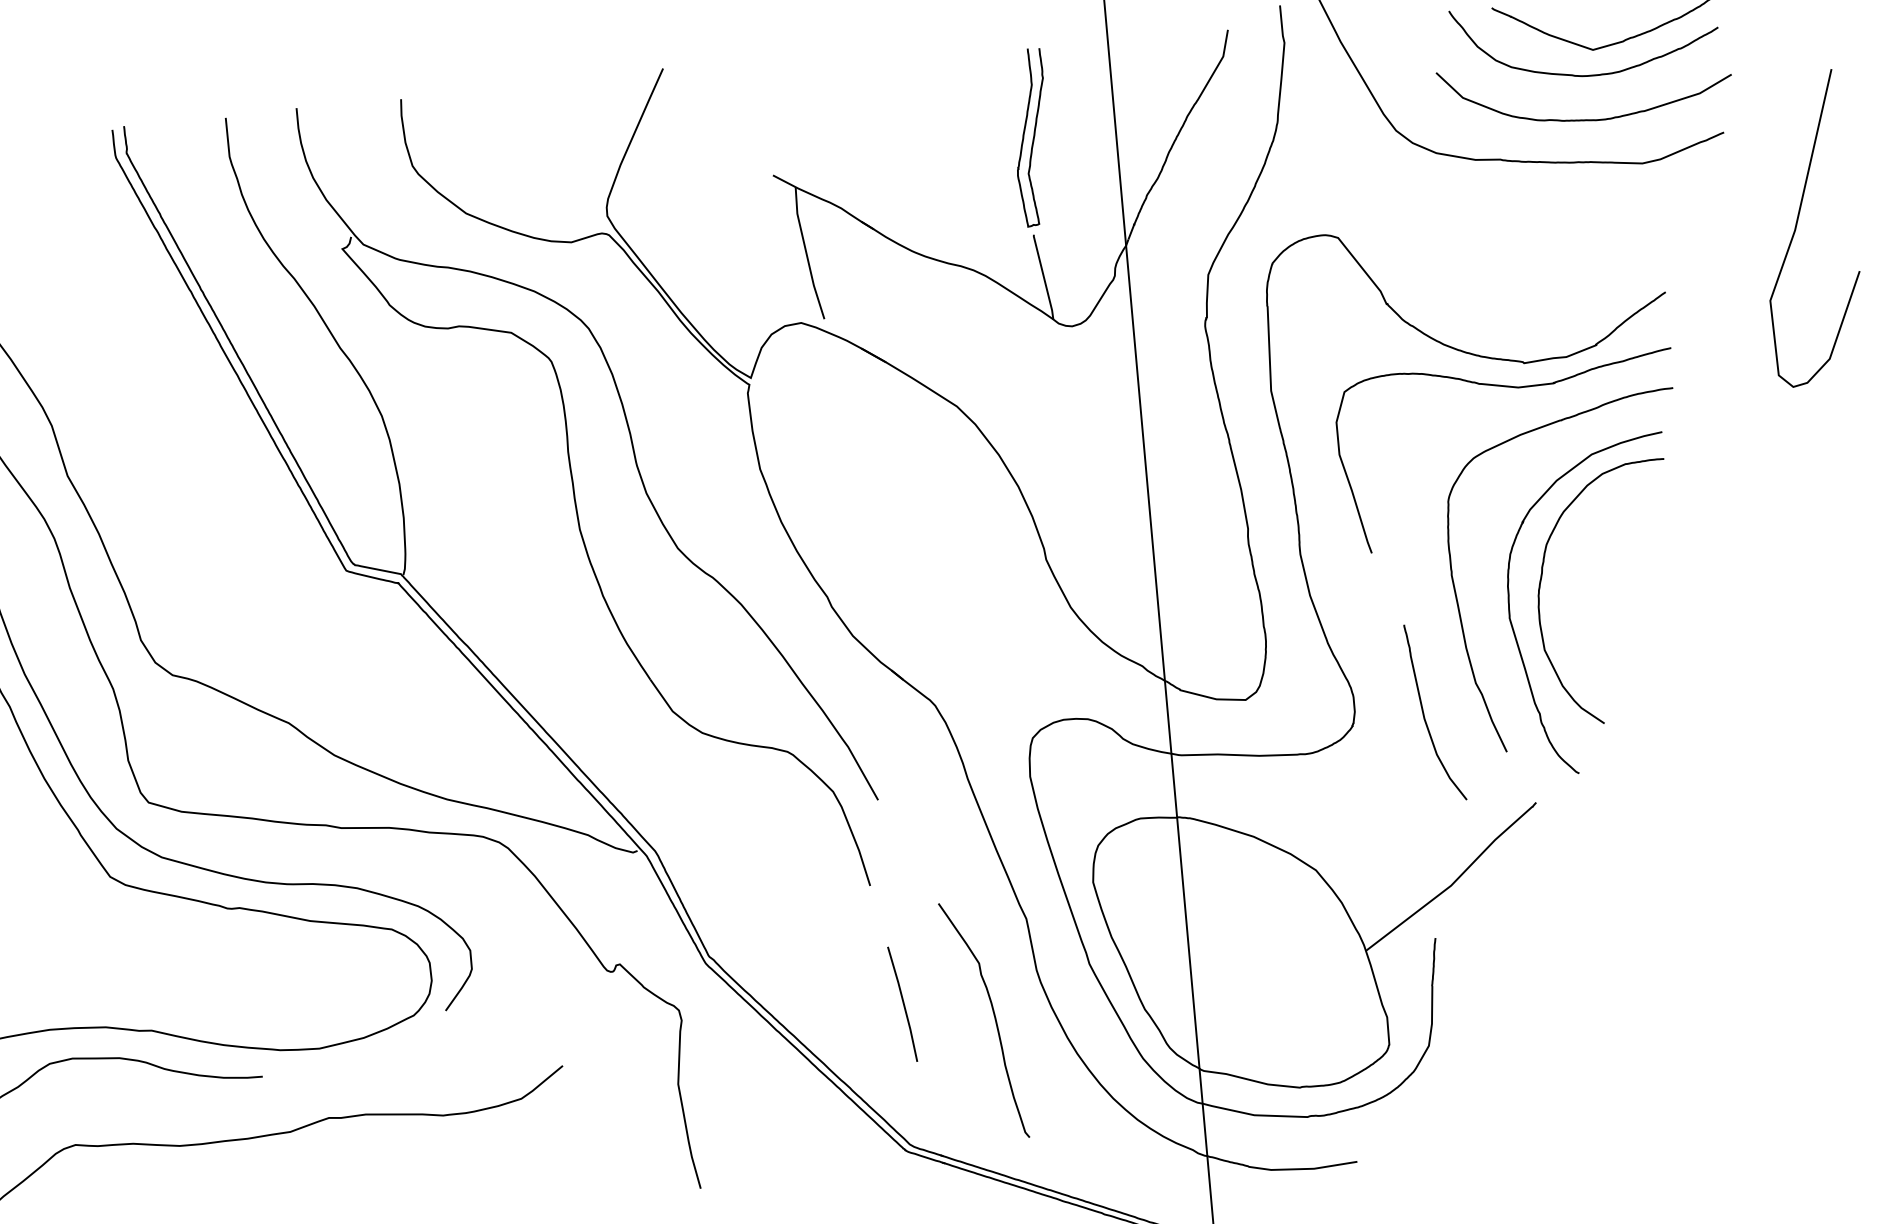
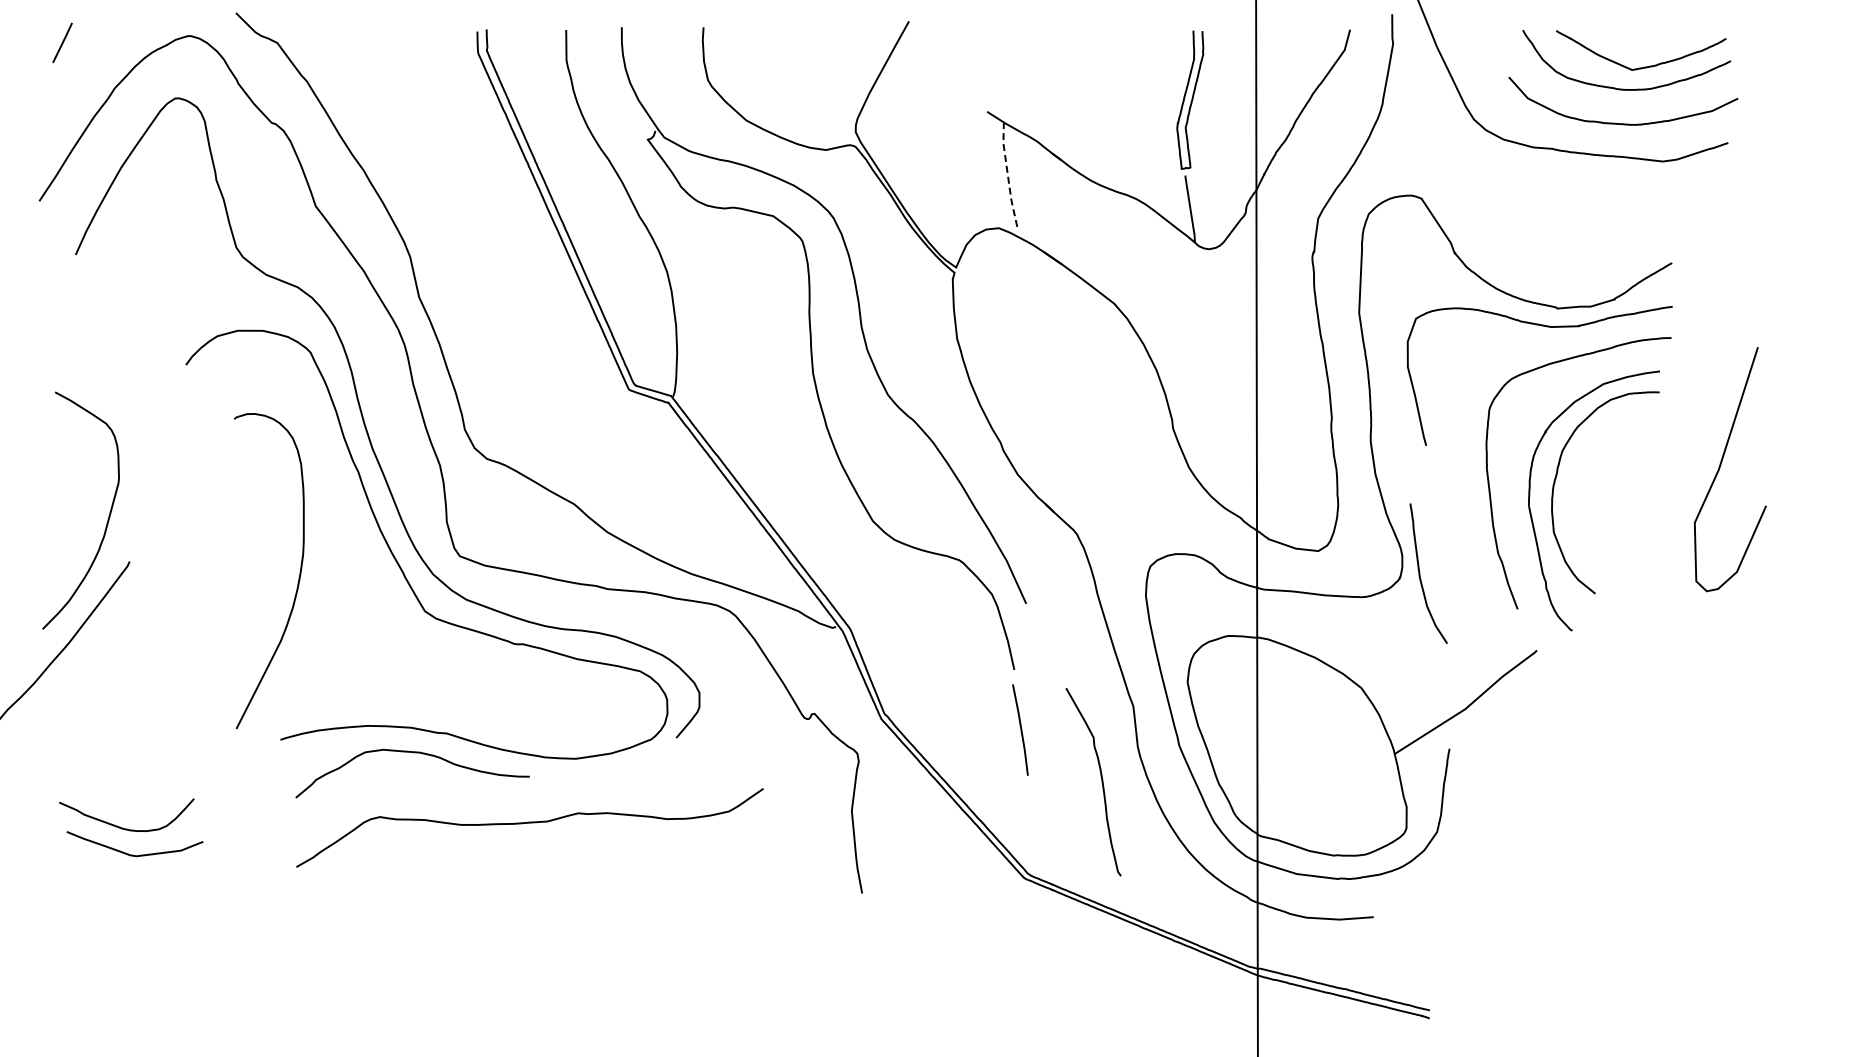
curve: (1798, 224) -> (1721, 465), moved
line: (806, 253) -> (1007, 174), solid -> dashed
curve: (1424, 713) -> (1420, 573), moved
line: (902, 1003) -> (1020, 729), moved

